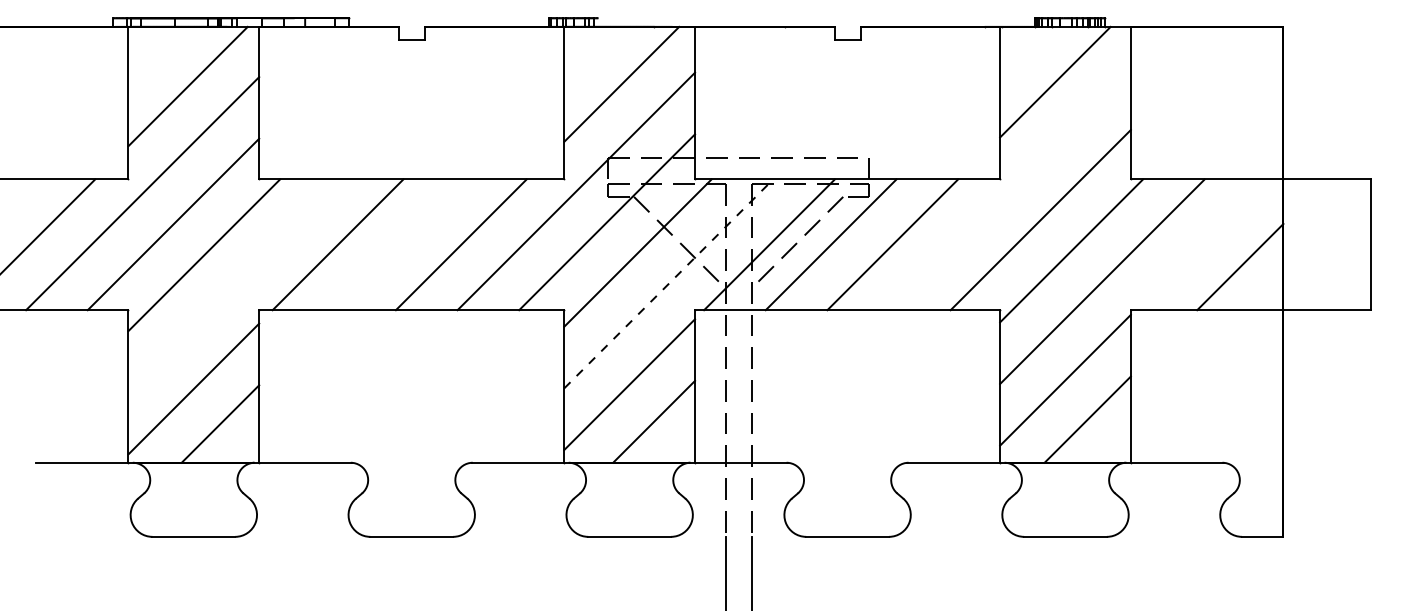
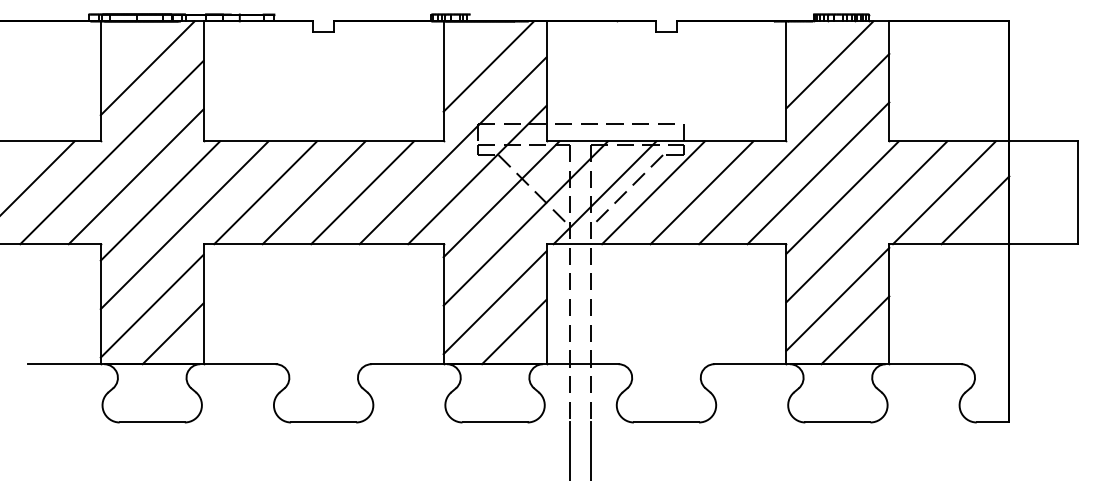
line: (1009, 189) -> (793, 149), added
line: (399, 244) -> (314, 192), added
line: (1200, 244) -> (944, 192), added
line: (668, 283) -> (525, 223), dashed -> solid
line: (234, 285) -> (184, 224), added

